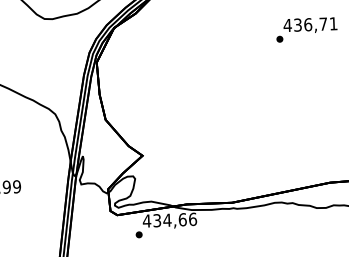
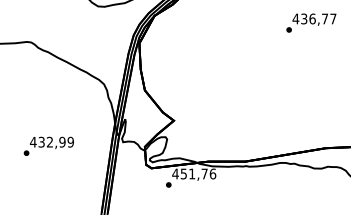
text: (333, 23) -> (333, 18), 436,71 -> 436,77
text: (170, 219) -> (194, 173), 434,66 -> 451,76

